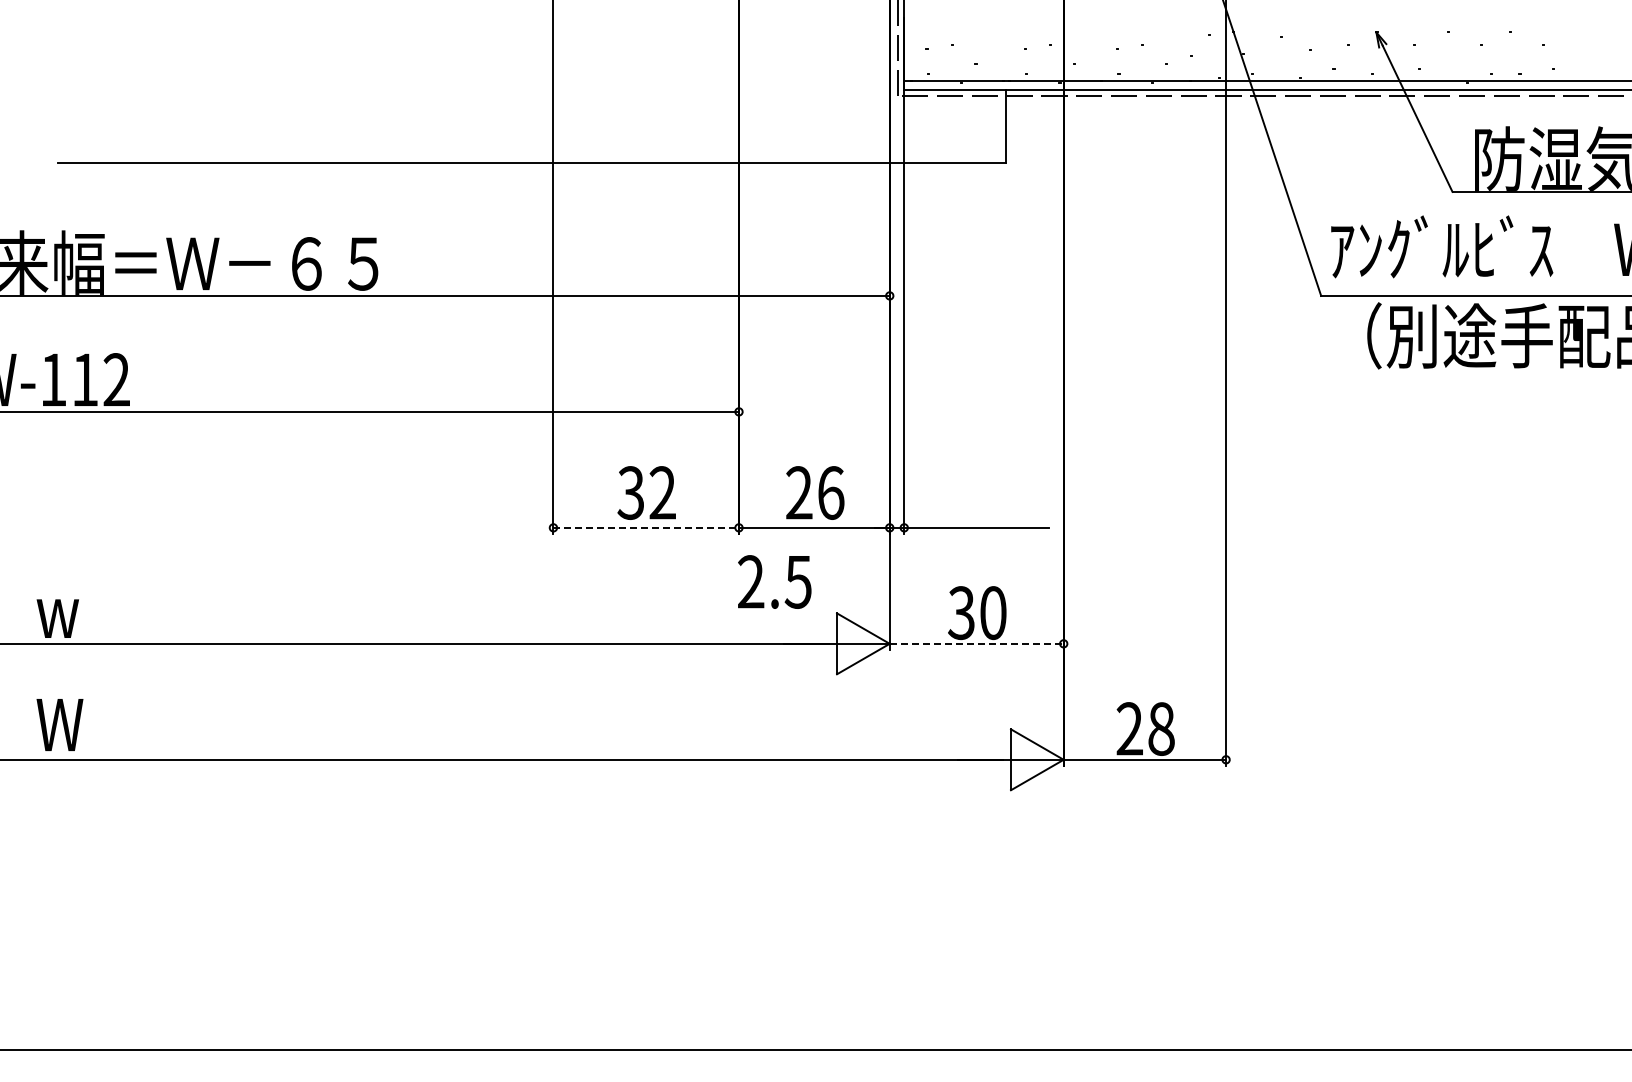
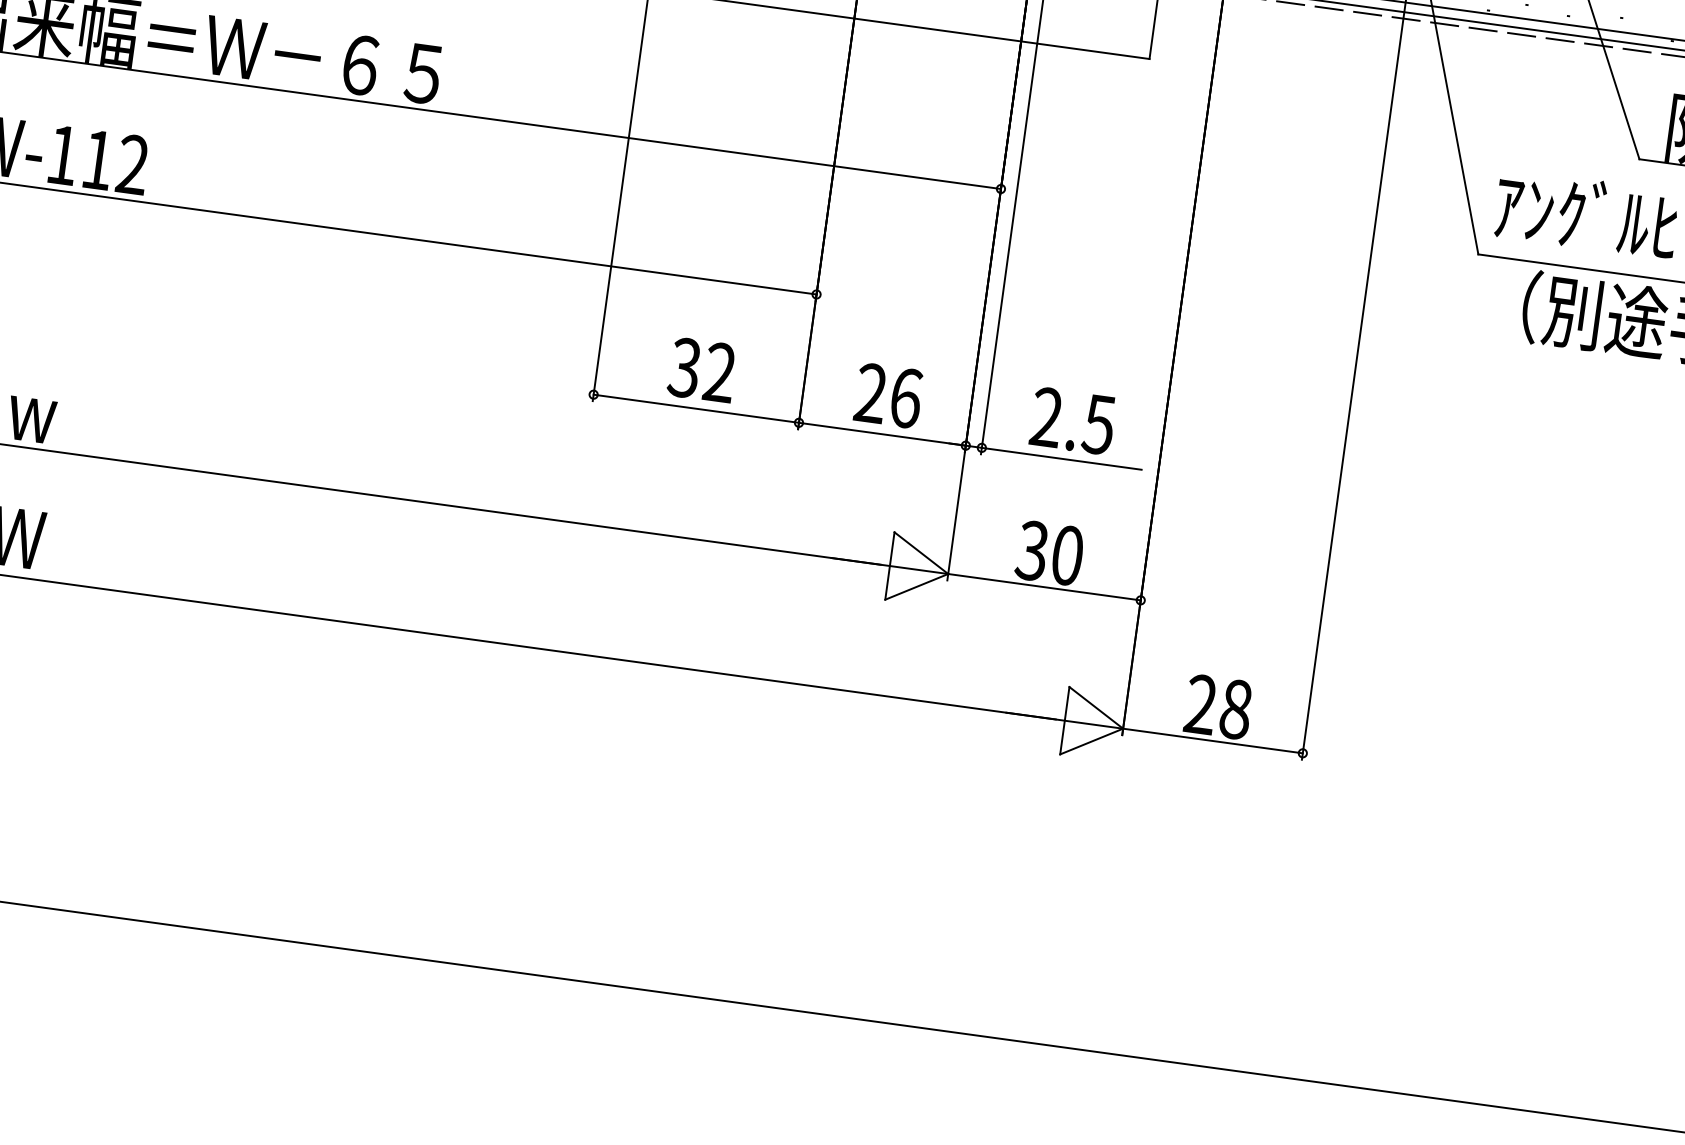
line: (646, 527) -> (696, 408), dashed -> solid
text: (774, 581) -> (1072, 420), moved
line: (976, 643) -> (1044, 586), dashed -> solid

